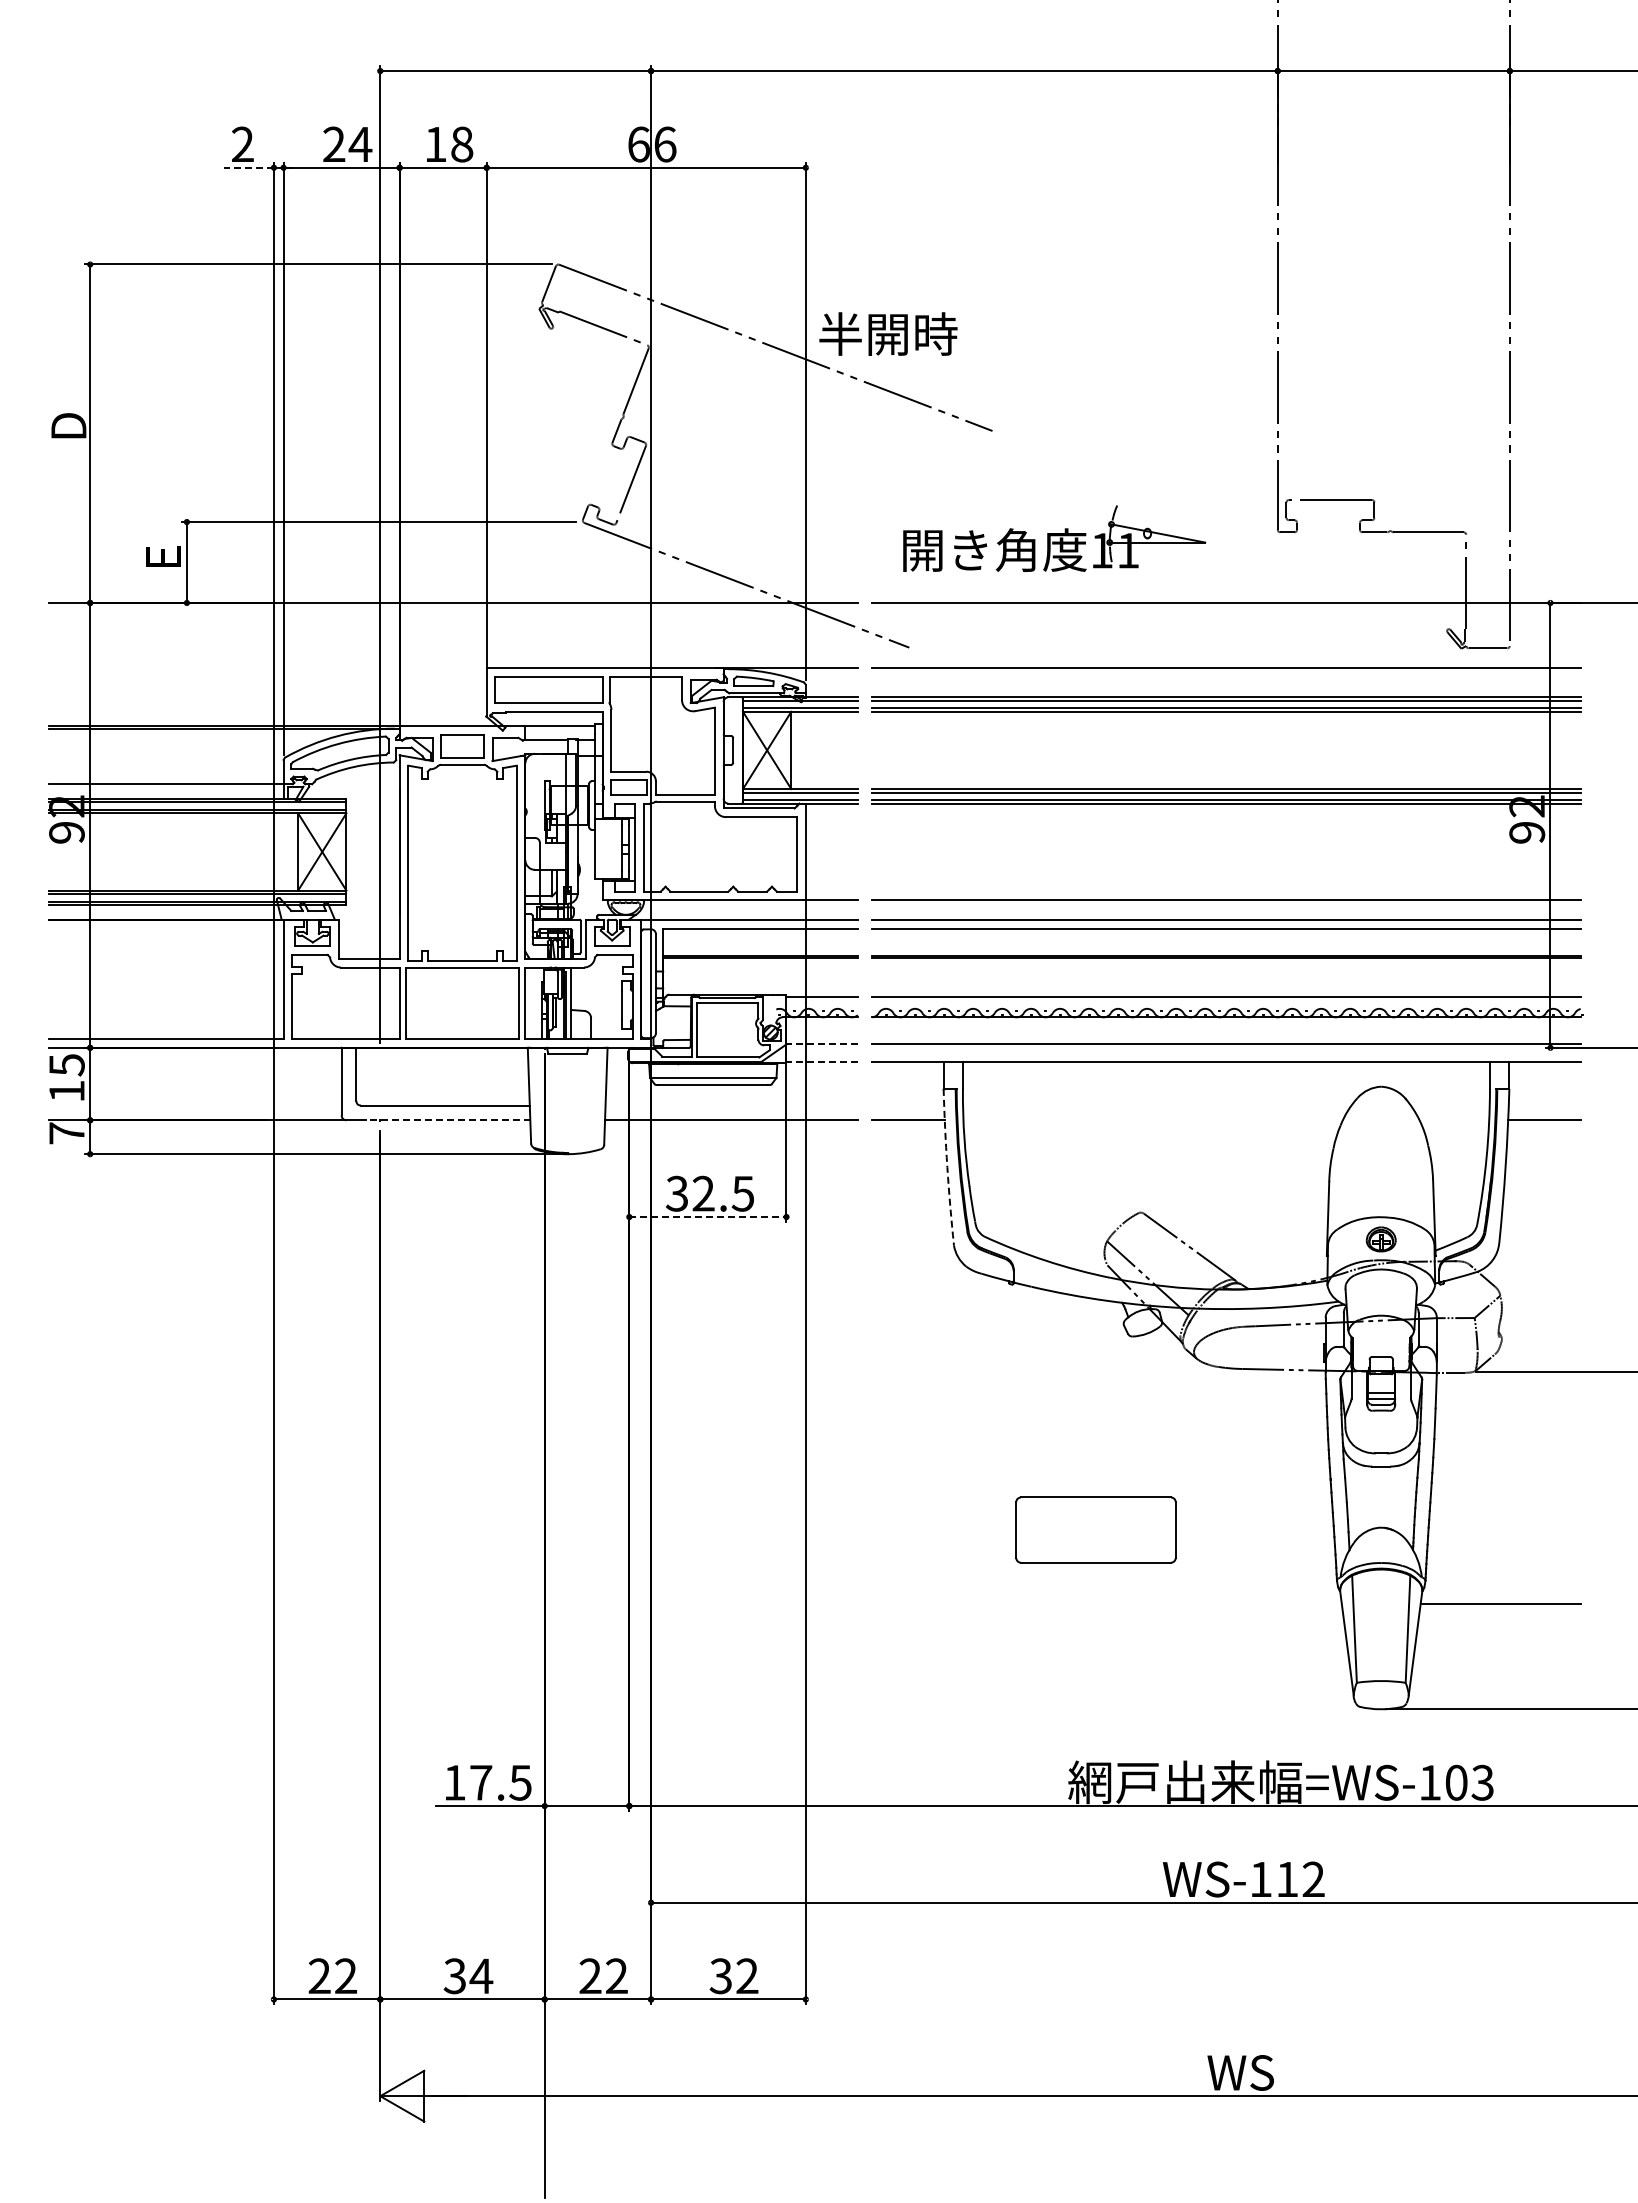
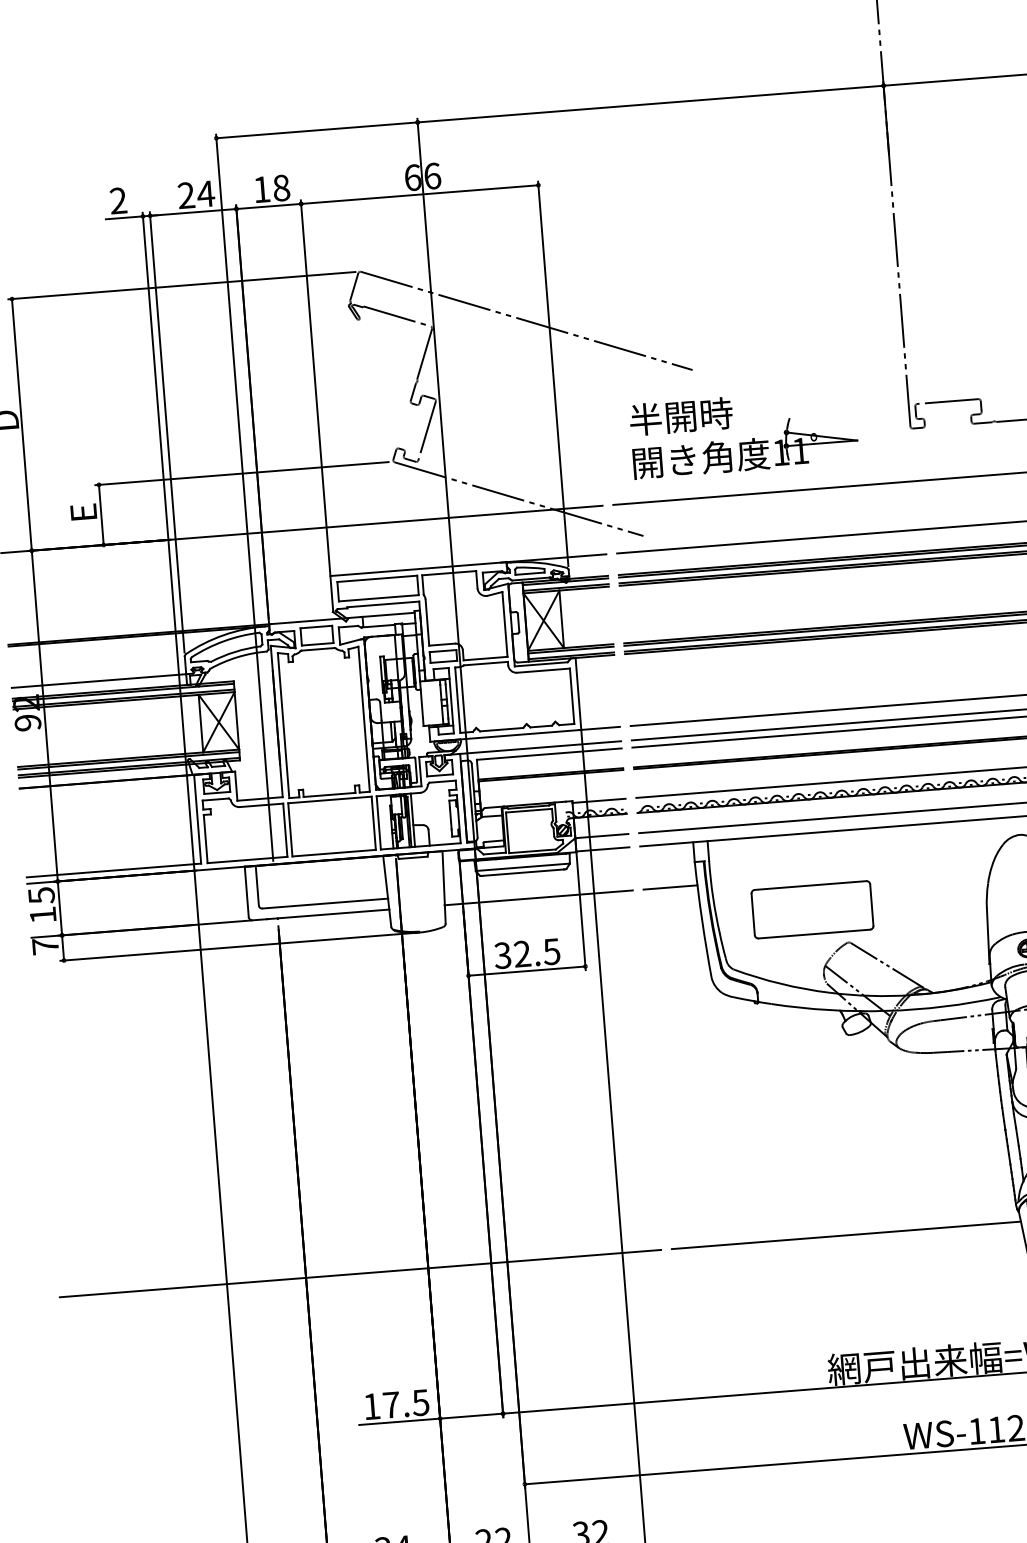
line: (249, 167) -> (124, 217), dashed -> solid
text: (888, 333) -> (681, 416), moved
line: (822, 1044) -> (602, 836), dashed -> solid
line: (822, 1062) -> (603, 849), dashed -> solid
line: (447, 1120) -> (327, 914), dashed -> solid
arc: (947, 1167) -> (702, 920), dashed -> solid
line: (707, 1217) -> (526, 971), dashed -> solid
part: (1095, 1529) -> (812, 909), moved
line: (453, 1603) -> (360, 1273), added
line: (1106, 1603) -> (845, 1235), added

